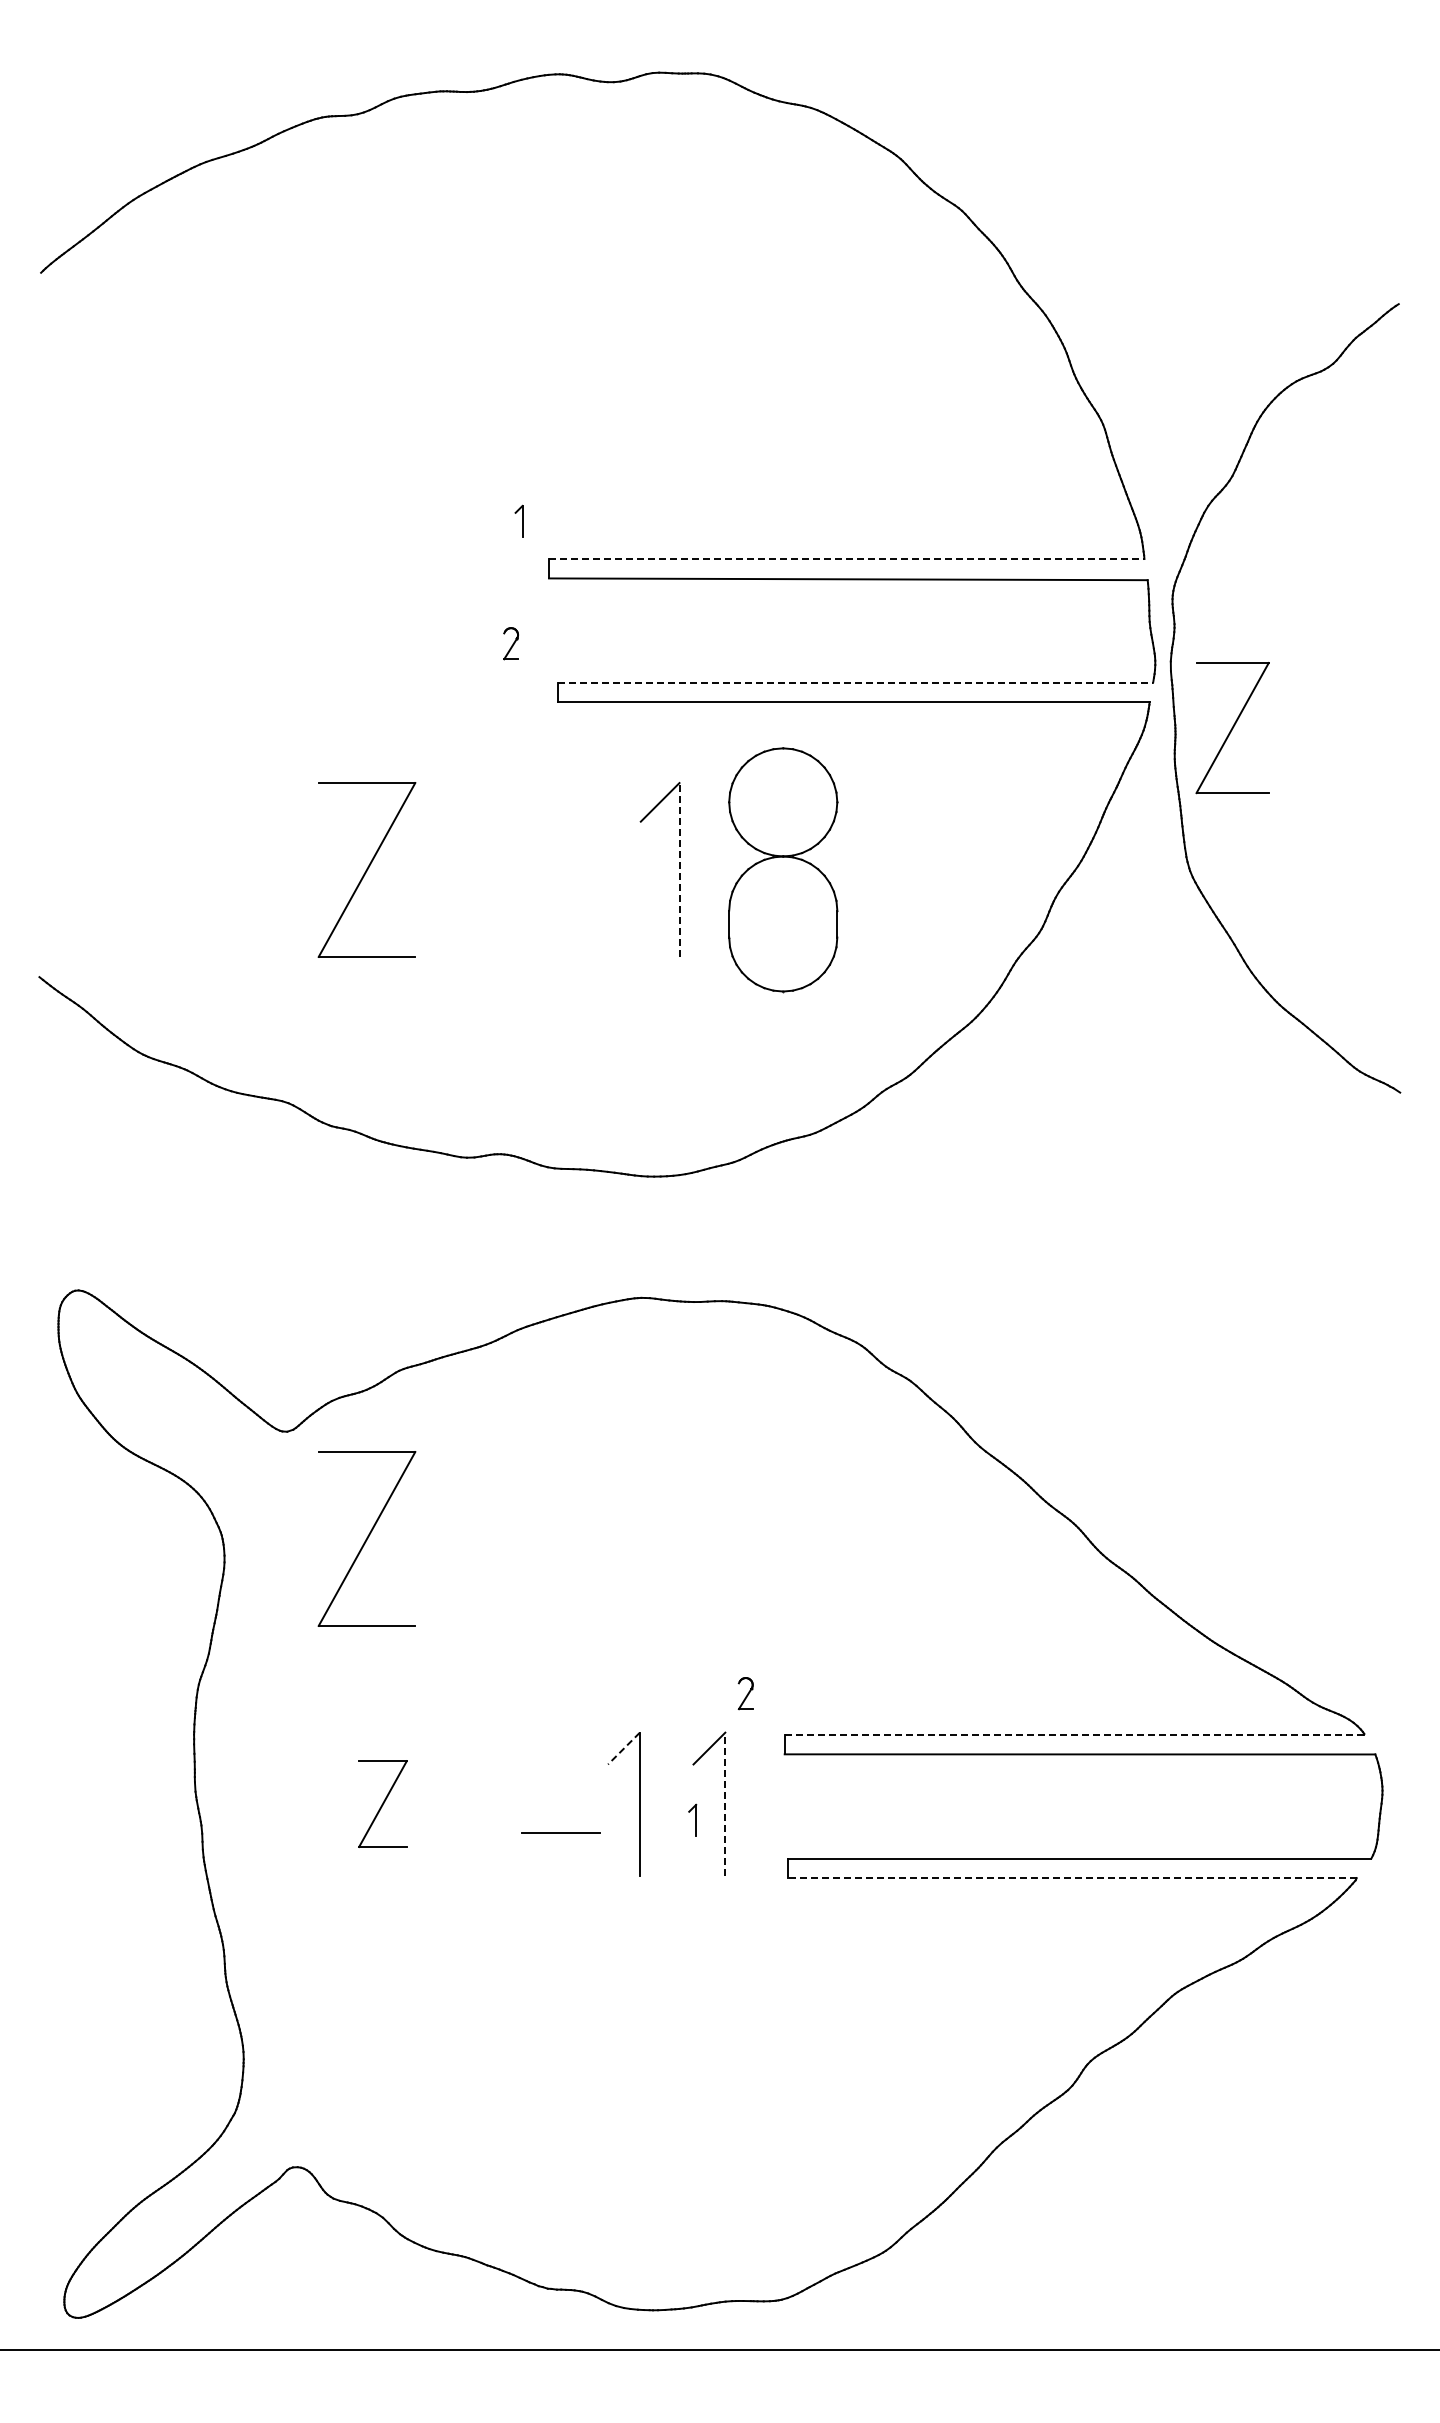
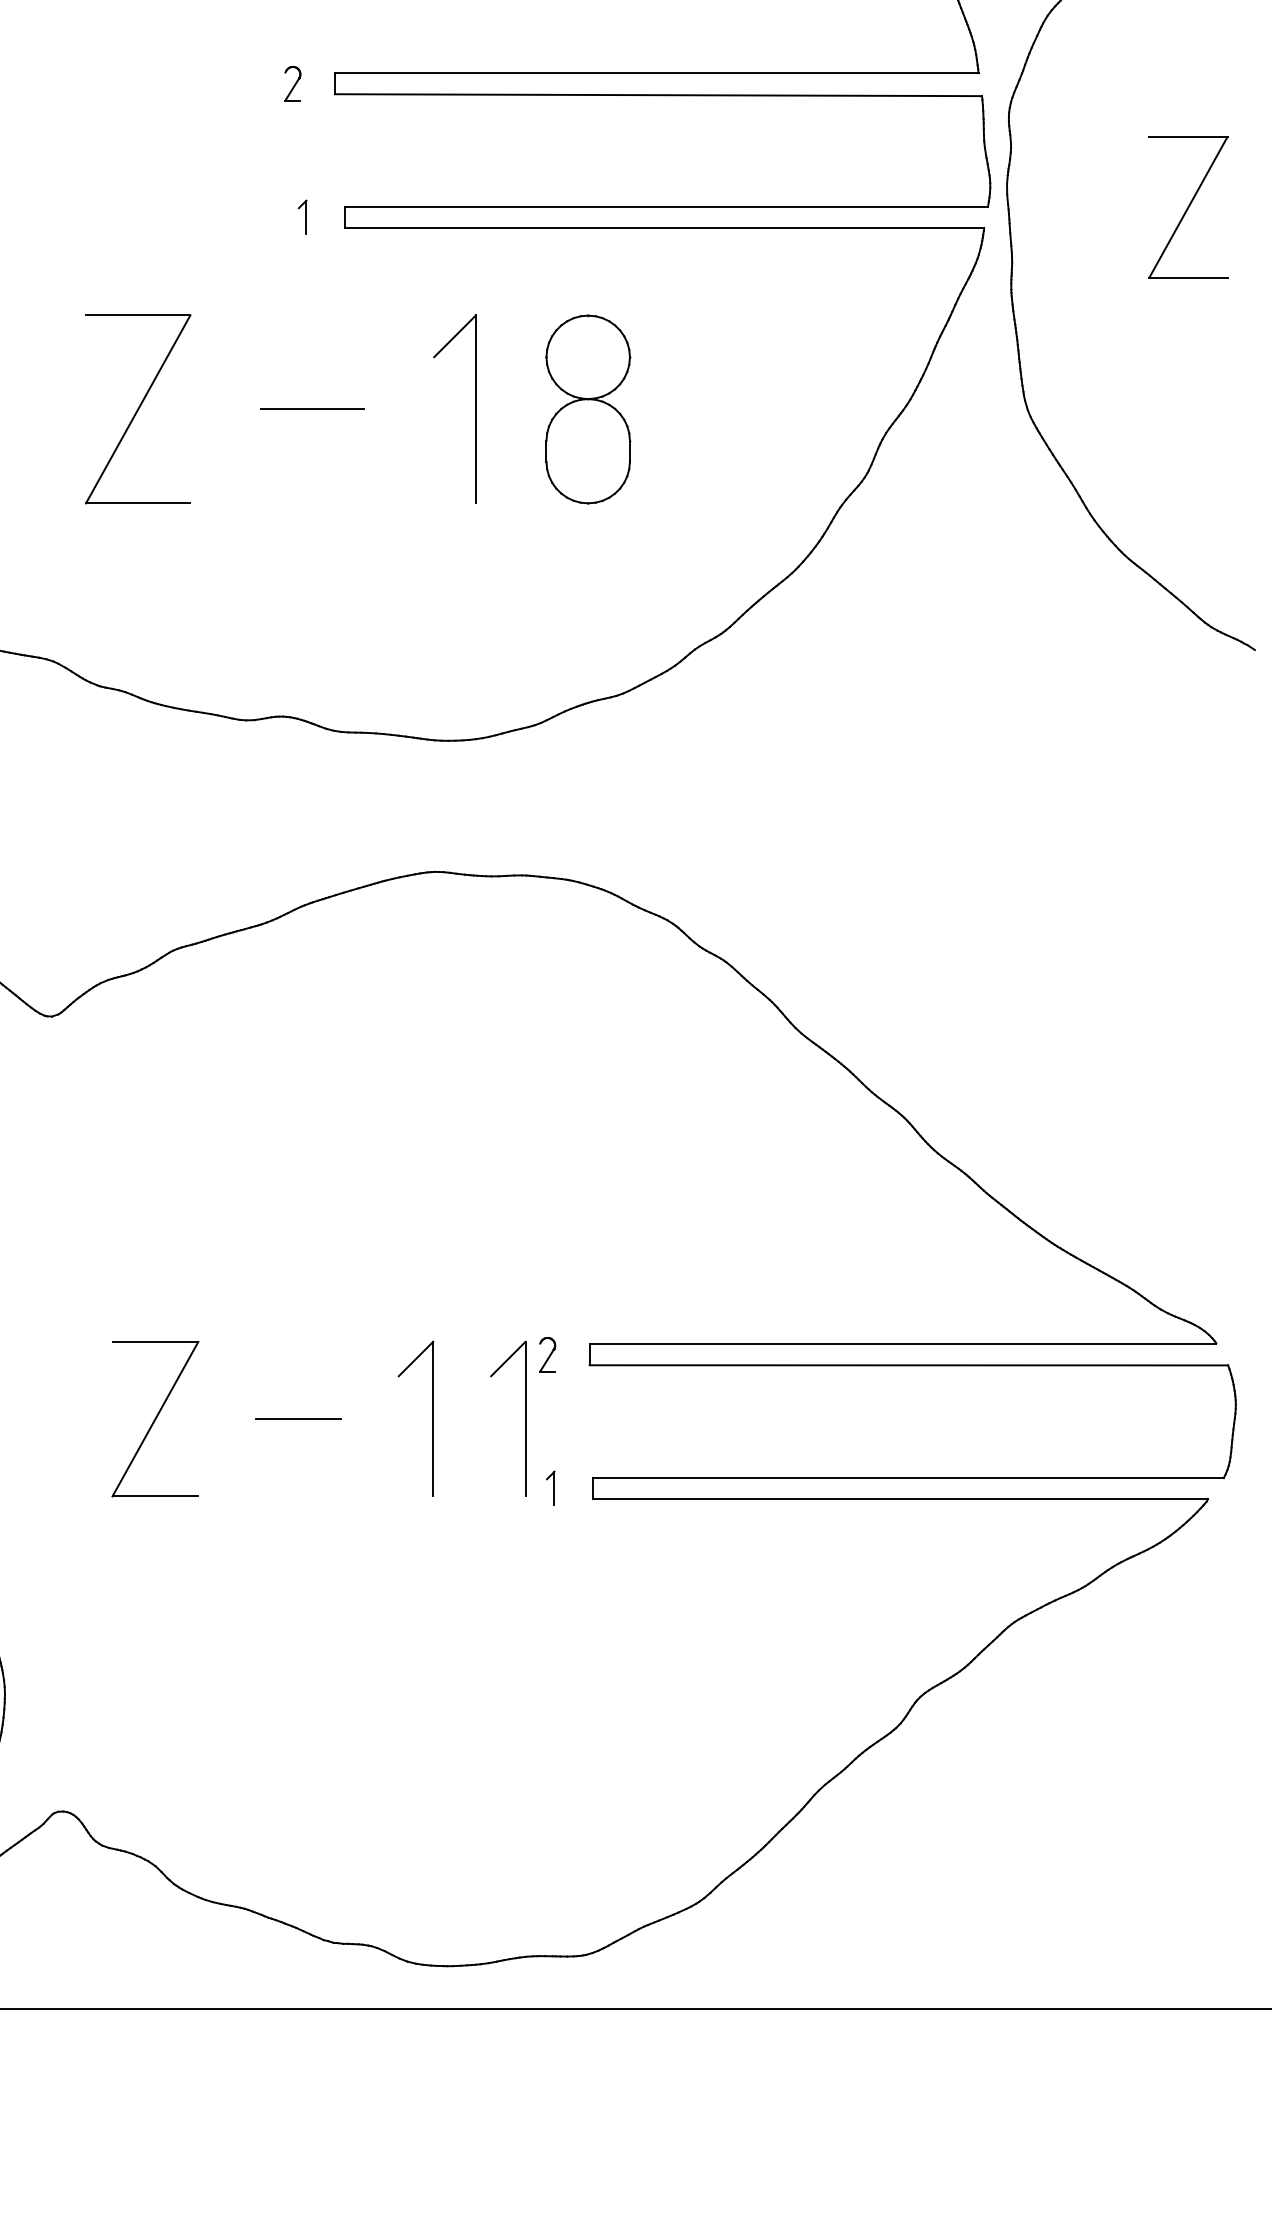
part: (518, 520) -> (301, 216), moved
line: (846, 559) -> (656, 73), dashed -> solid
part: (510, 643) -> (292, 83), moved
line: (855, 682) -> (666, 206), dashed -> solid
part: (1232, 728) -> (1188, 207), moved
line: (528, 869) -> (312, 408), added
line: (679, 869) -> (475, 408), dashed -> solid
part: (783, 870) -> (588, 409), size x0.71
part: (366, 1538) -> (137, 1131), removed
part: (745, 1693) -> (547, 1354), moved
line: (1074, 1734) -> (902, 1343), dashed -> solid
line: (623, 1748) -> (415, 1358), dashed -> solid
part: (382, 1803) -> (154, 1418), size x1.67
line: (725, 1804) -> (525, 1419), dashed -> solid
part: (692, 1819) -> (550, 1487), moved
line: (560, 1832) -> (297, 1418), moved
line: (1072, 1878) -> (900, 1499), dashed -> solid

